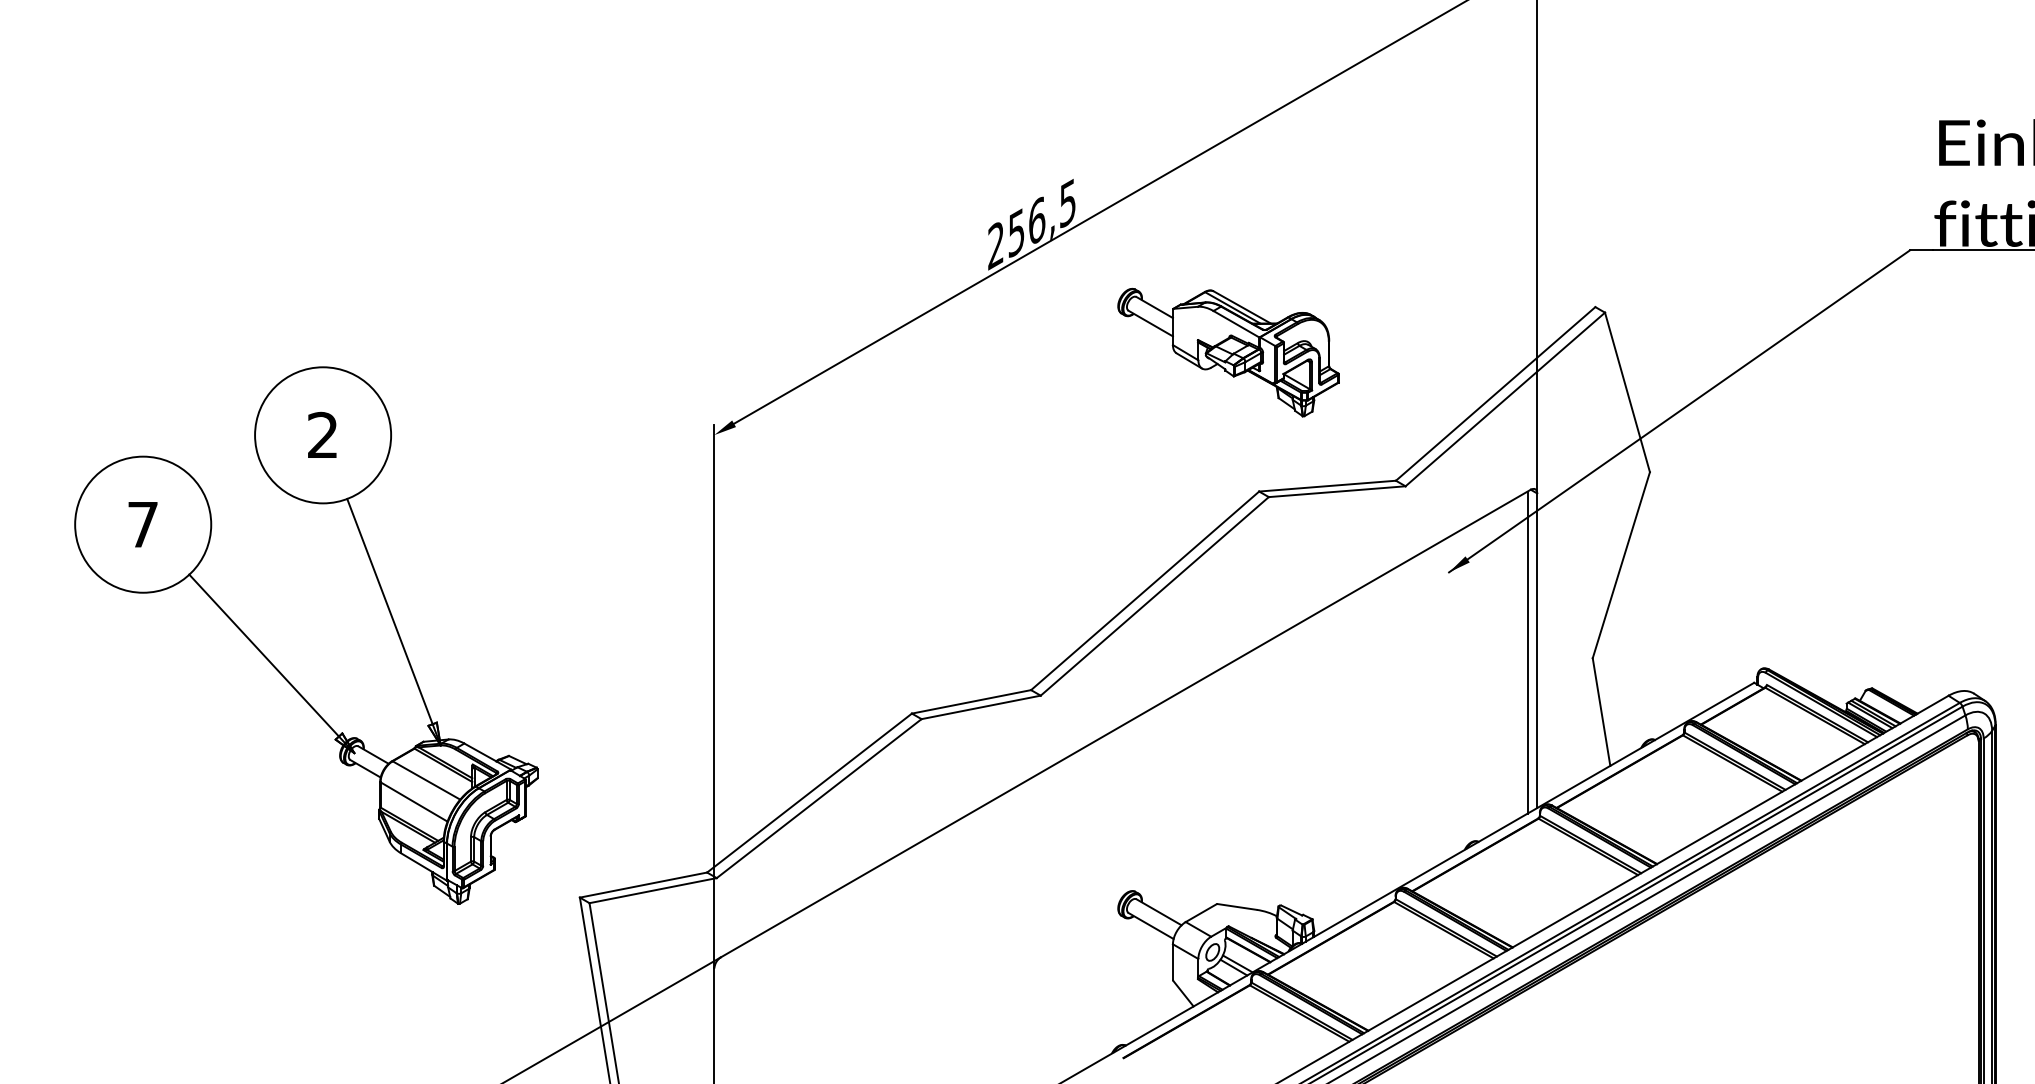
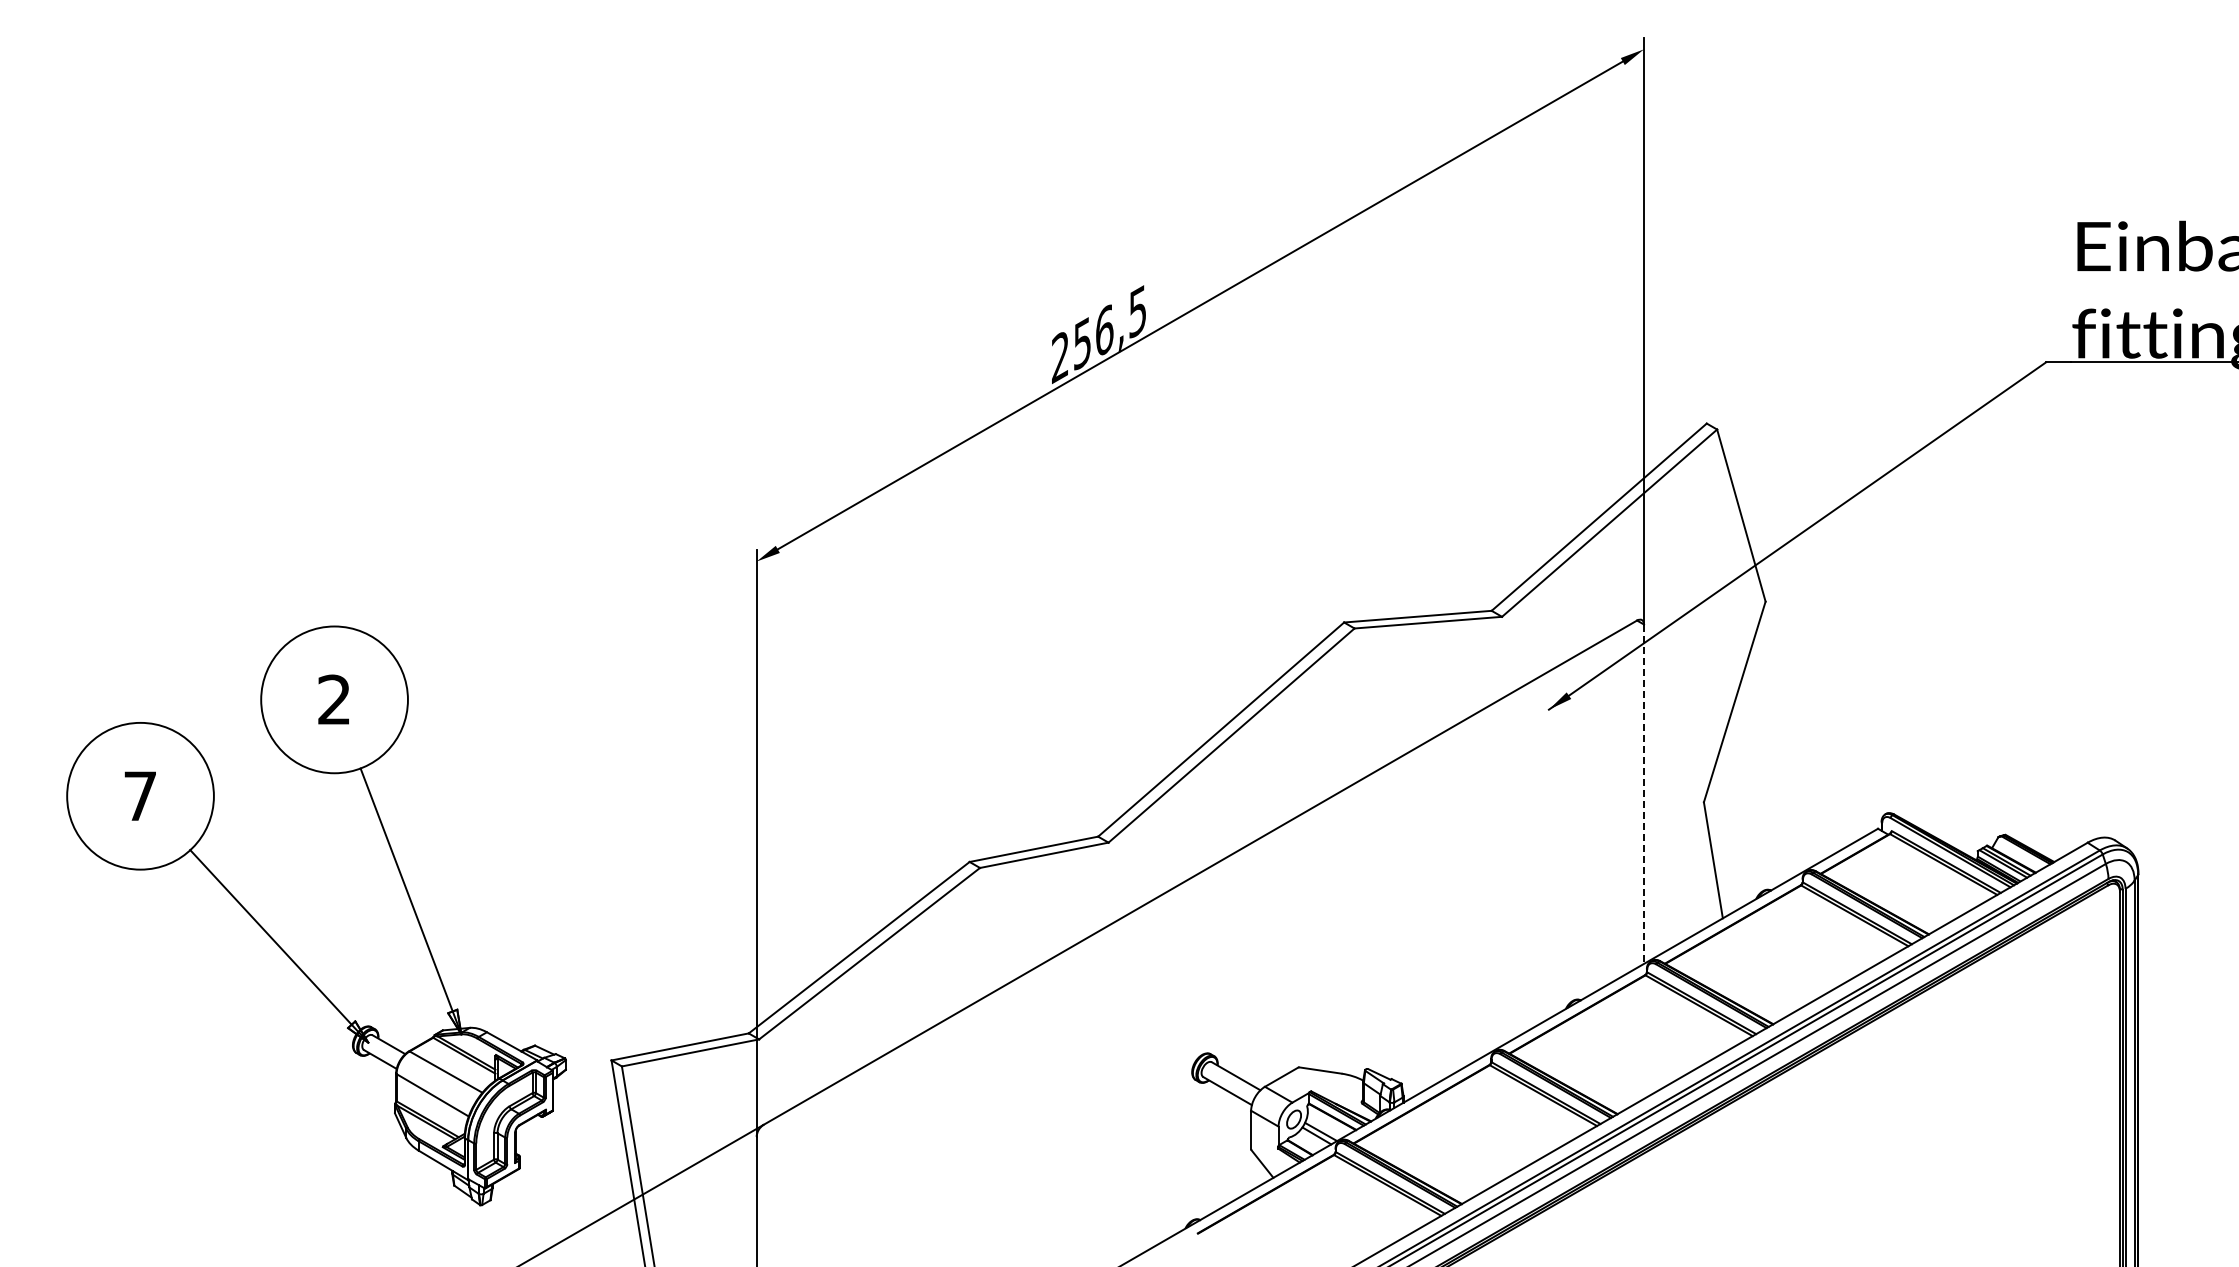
part: (1228, 352) -> (1311, 472), removed
line: (1527, 651) -> (1633, 795), removed
line: (1537, 651) -> (1644, 794), solid -> dashed
part: (274, 665) -> (282, 948), moved

